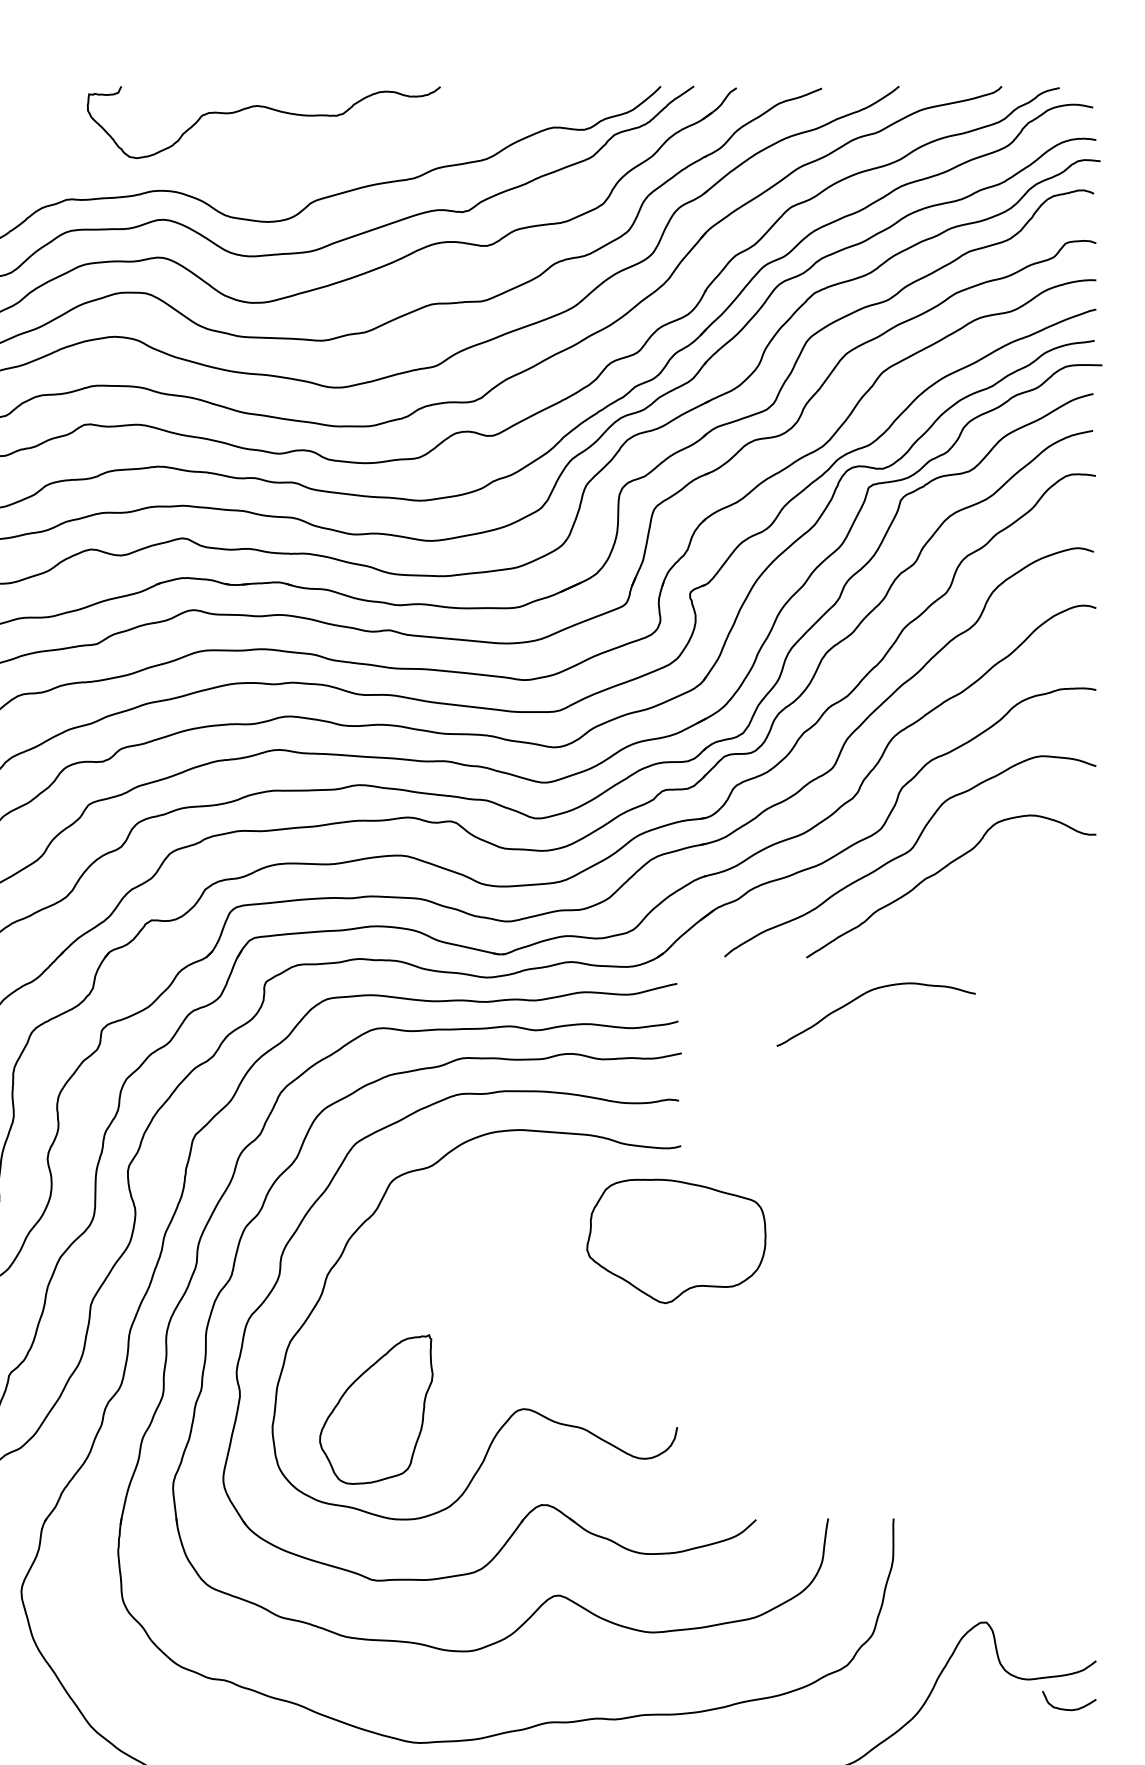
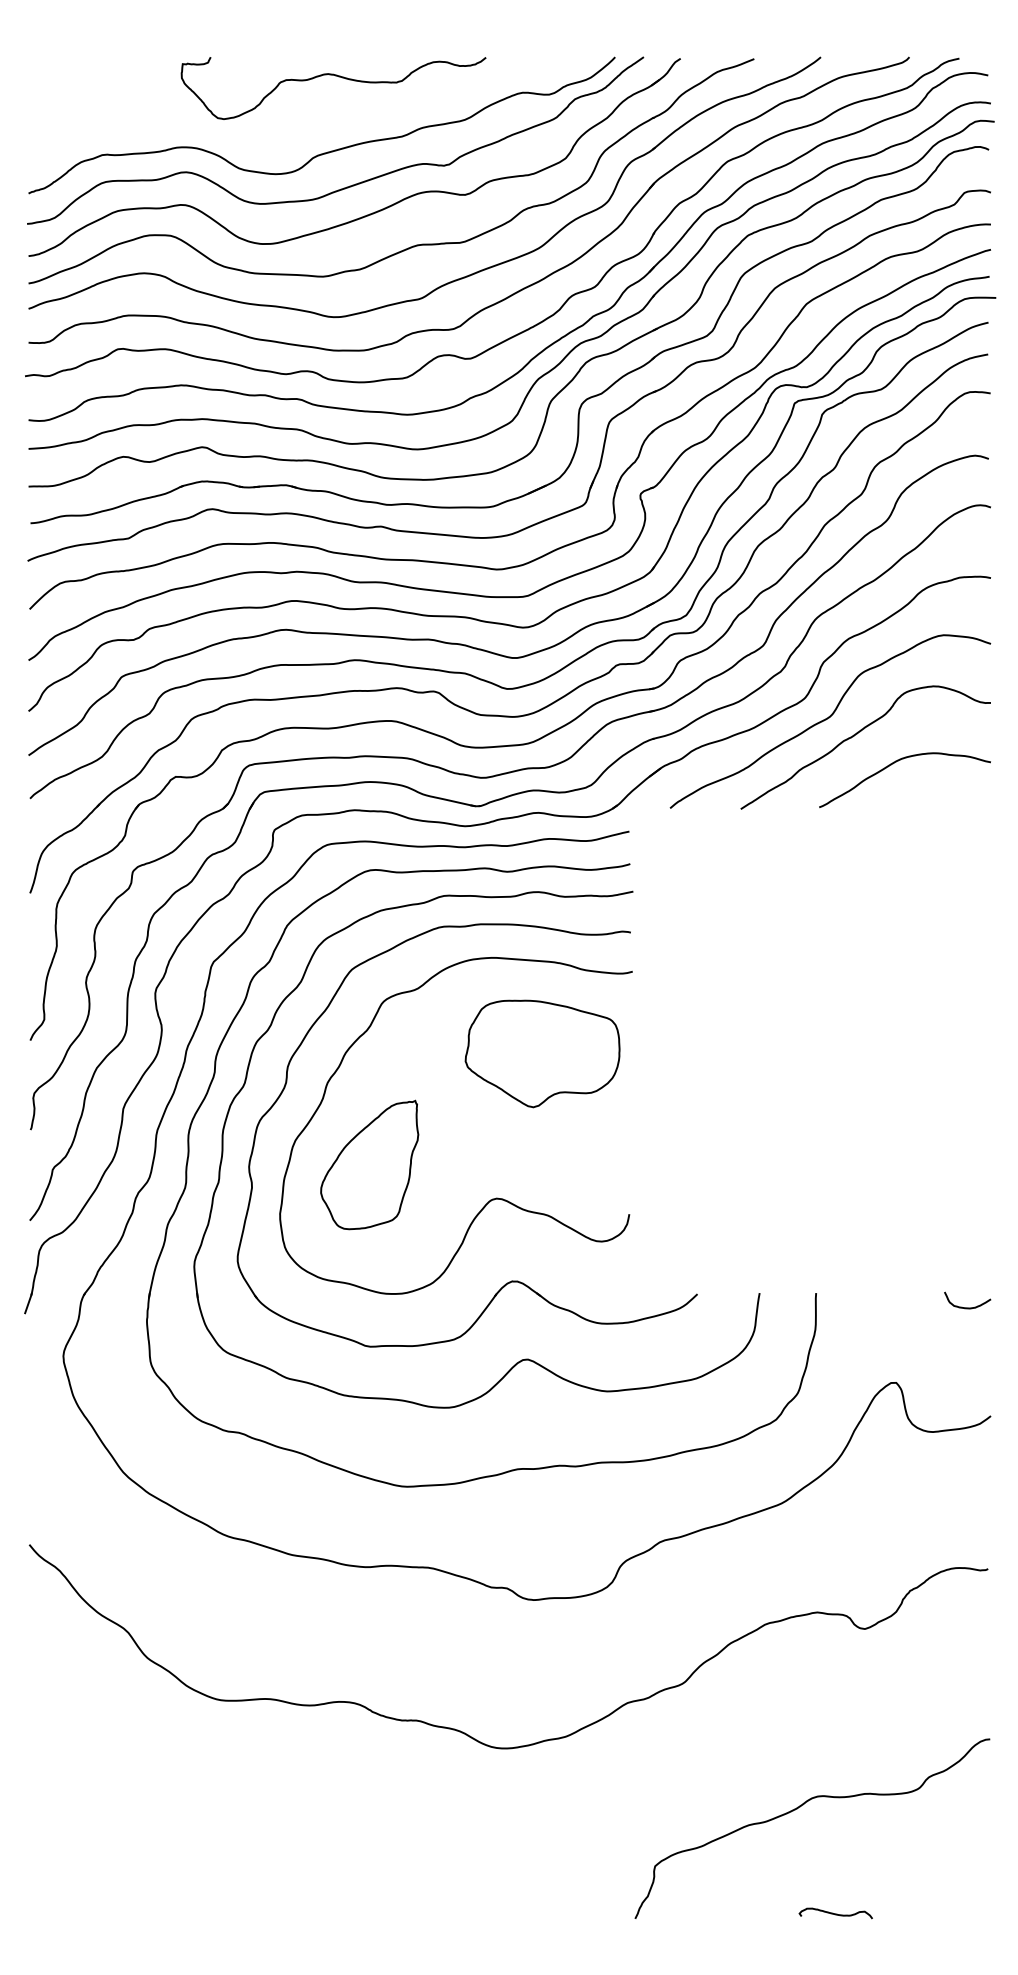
curve: (269, 109) -> (338, 77), moved
curve: (862, 996) -> (893, 764), moved
part: (676, 1240) -> (542, 1053), moved
part: (376, 1408) -> (369, 1164), moved
curve: (1069, 1709) -> (967, 1307), moved

